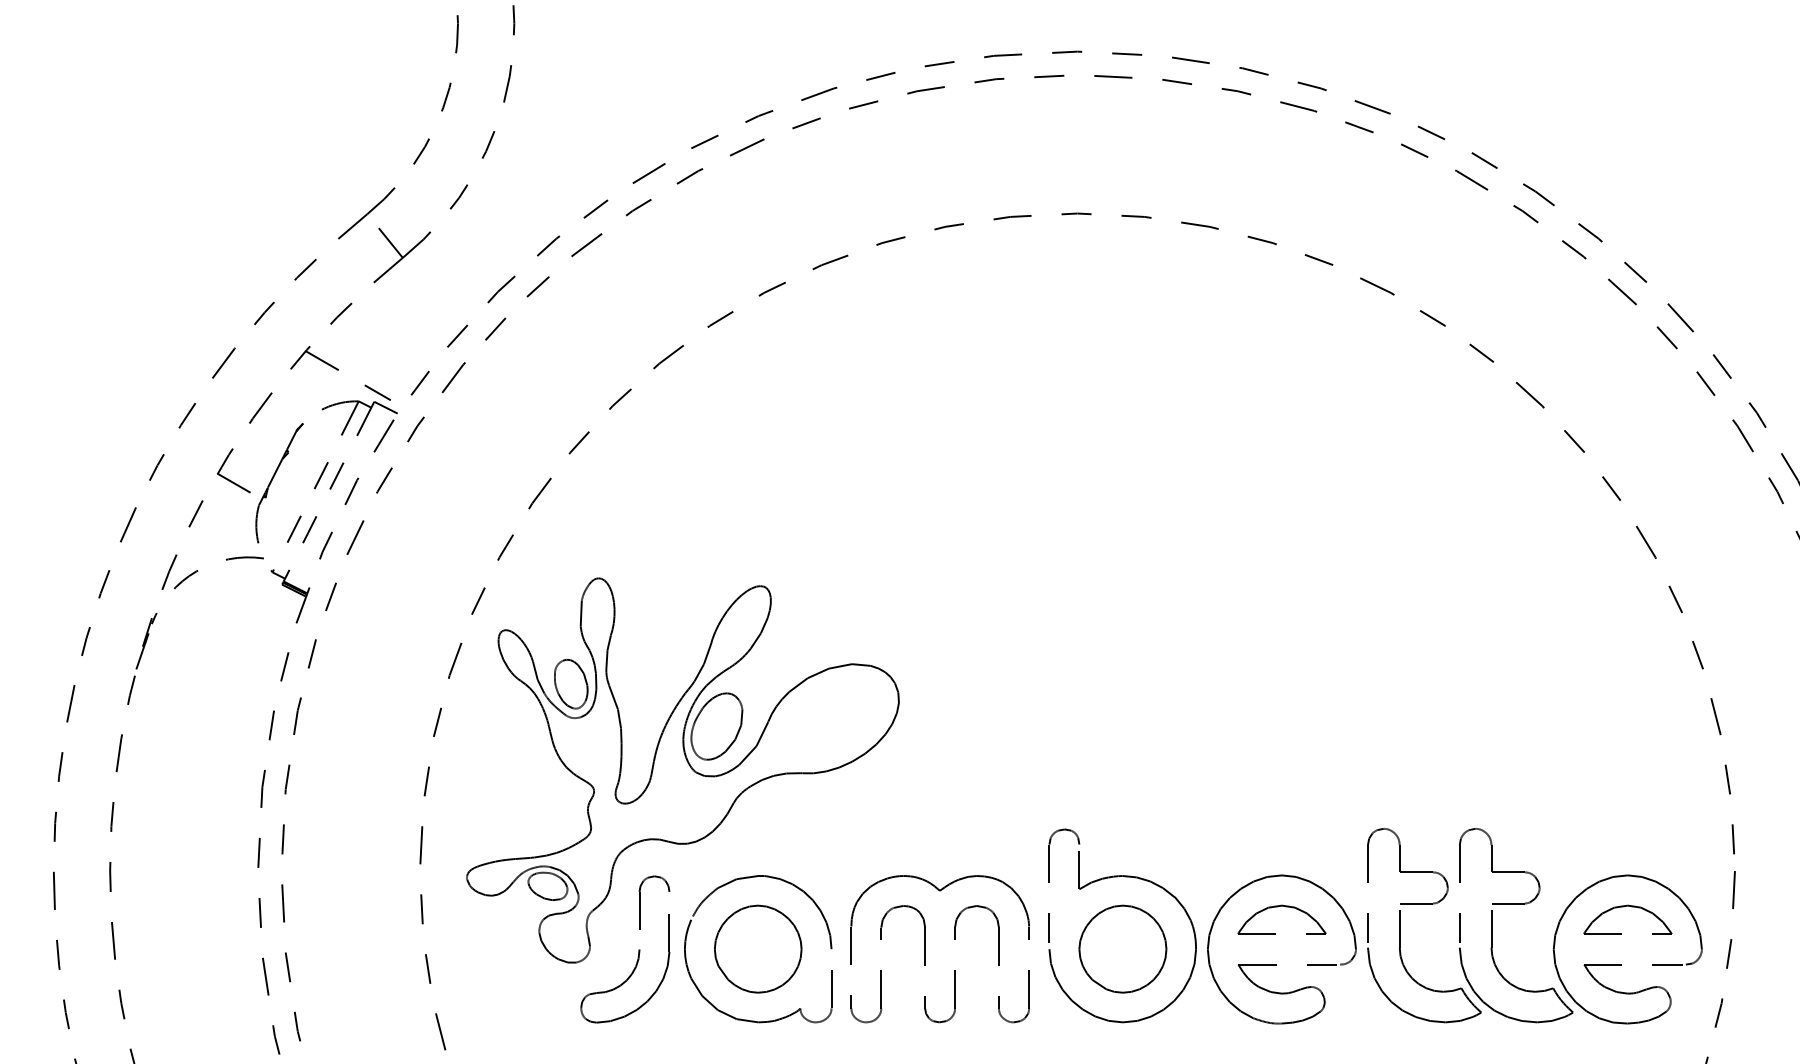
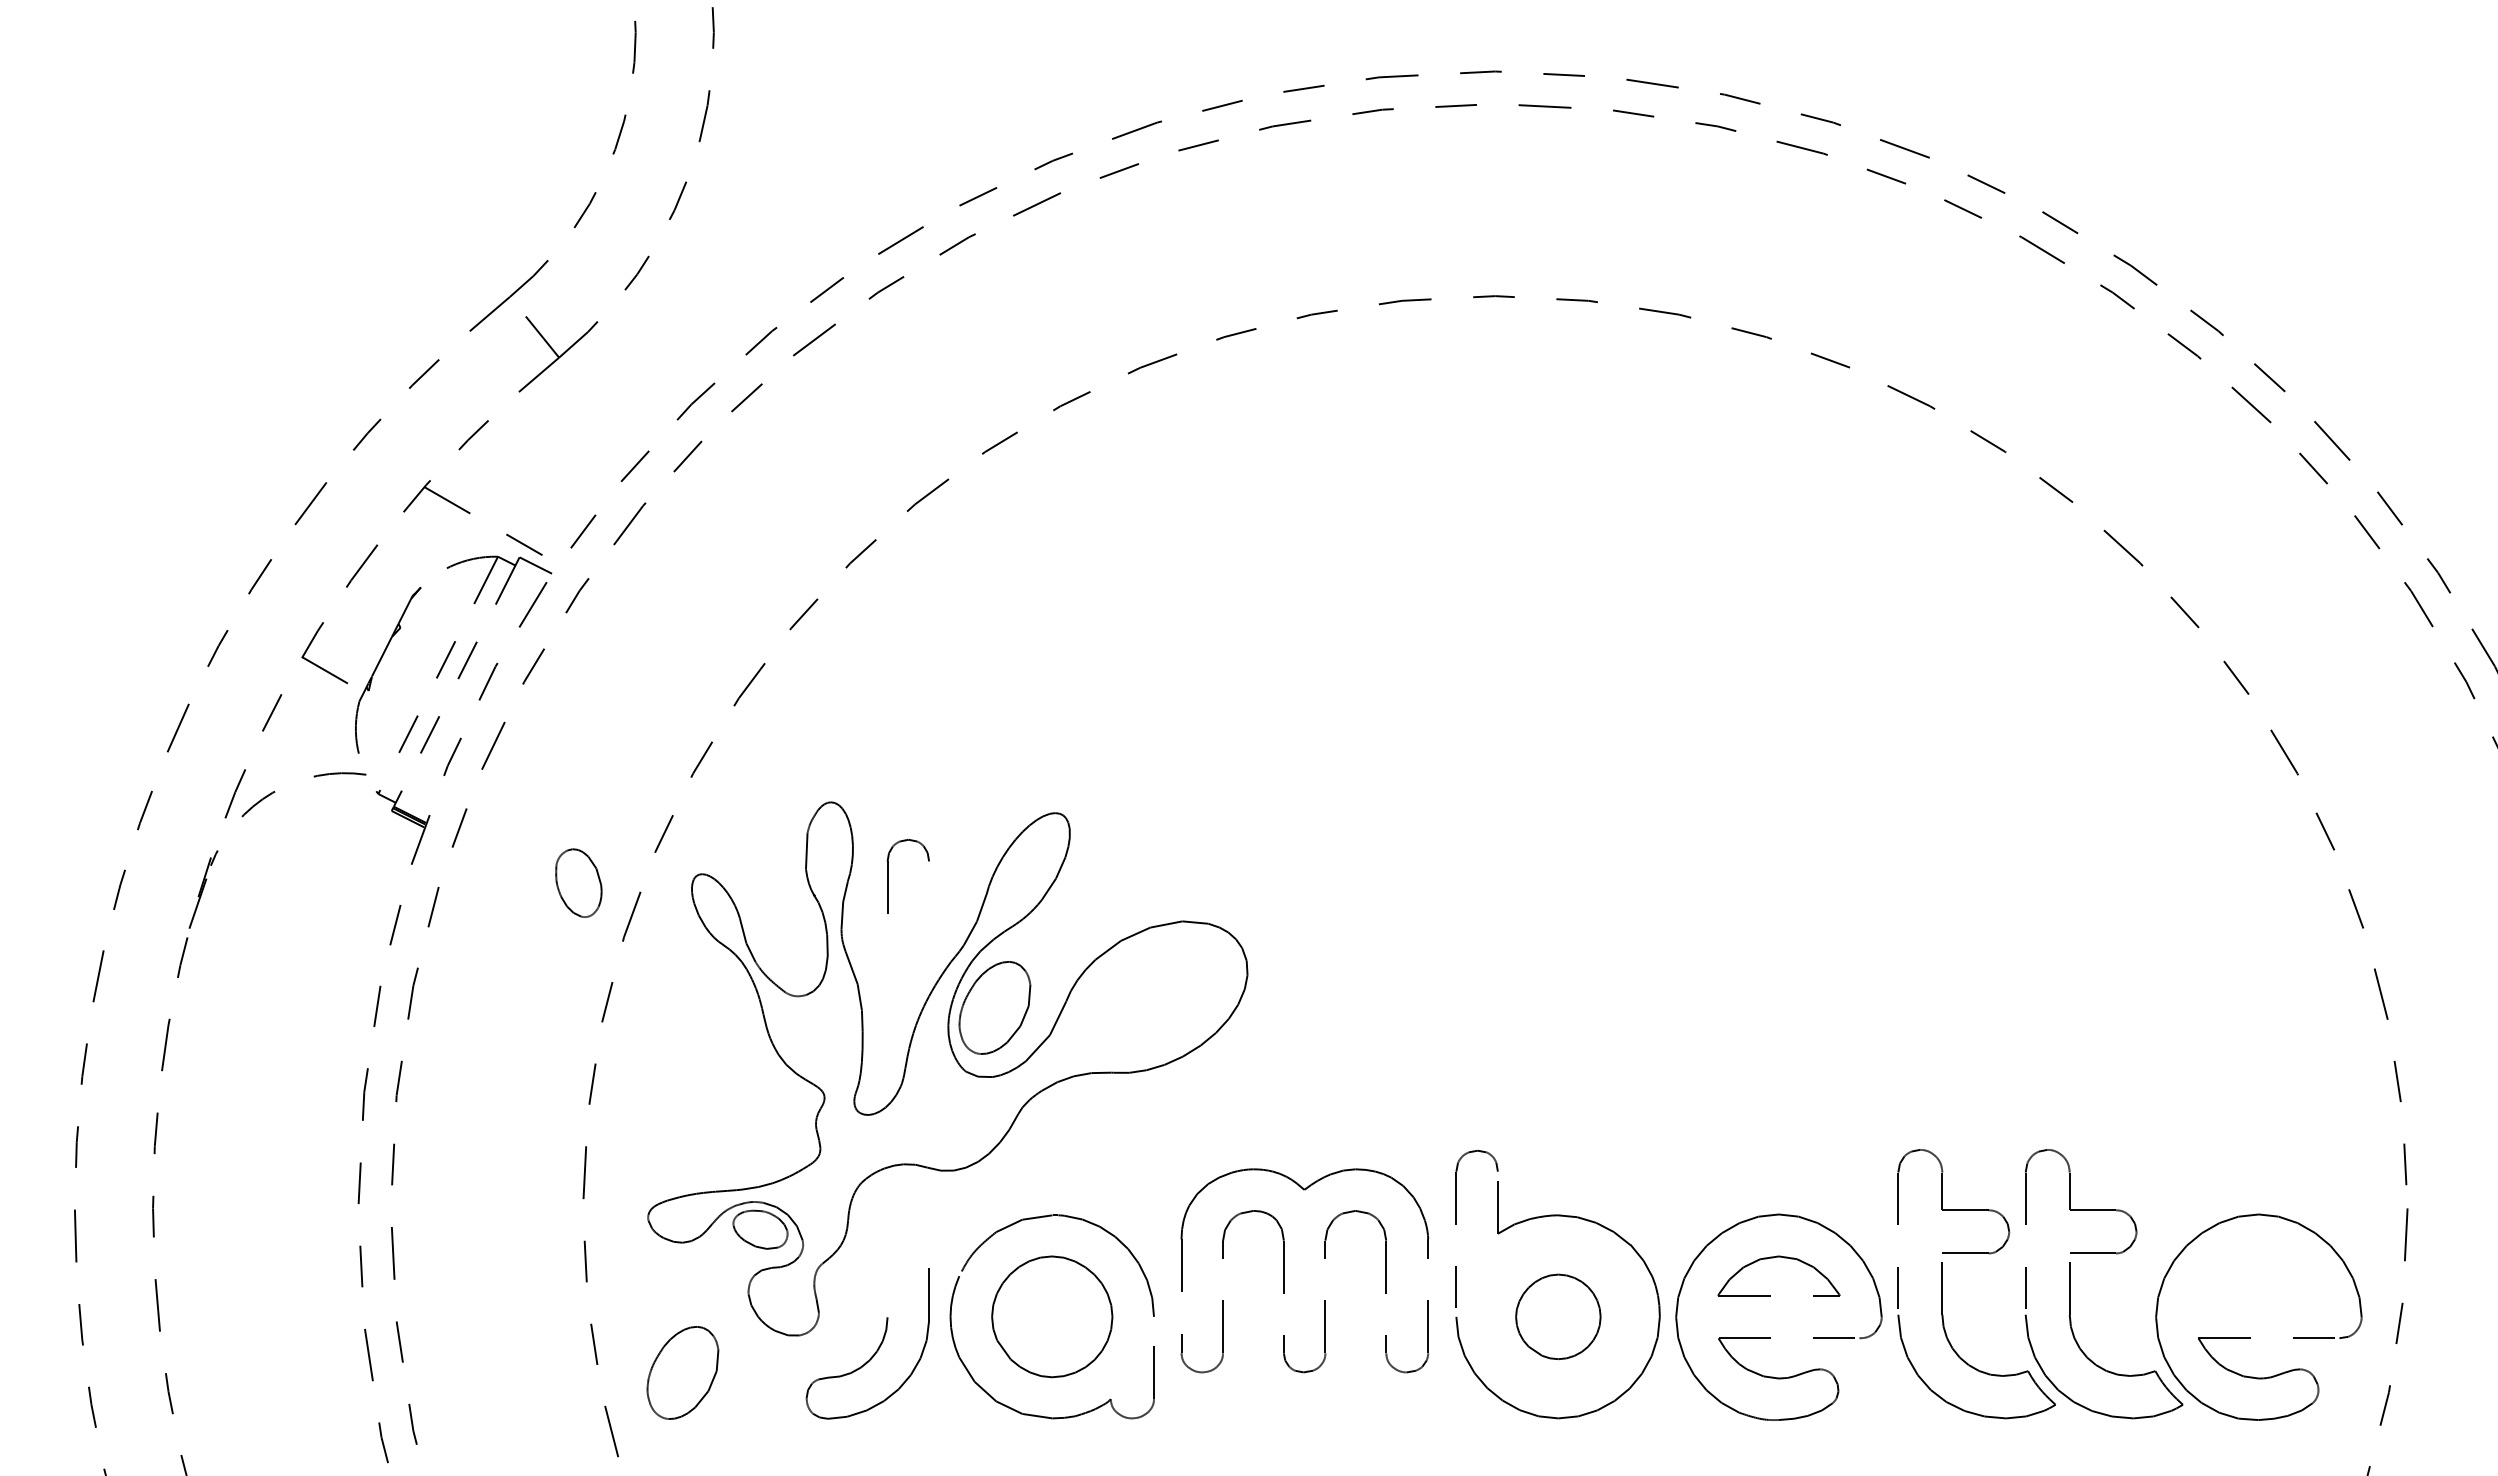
part: (571, 683) -> (578, 882), moved
part: (640, 902) -> (888, 876), moved
part: (1623, 907) -> (2253, 1258), removed
part: (925, 948) -> (1284, 1270), moved
part: (1123, 948) -> (1558, 1316), size x0.7
part: (491, 989) -> (682, 1372), added

